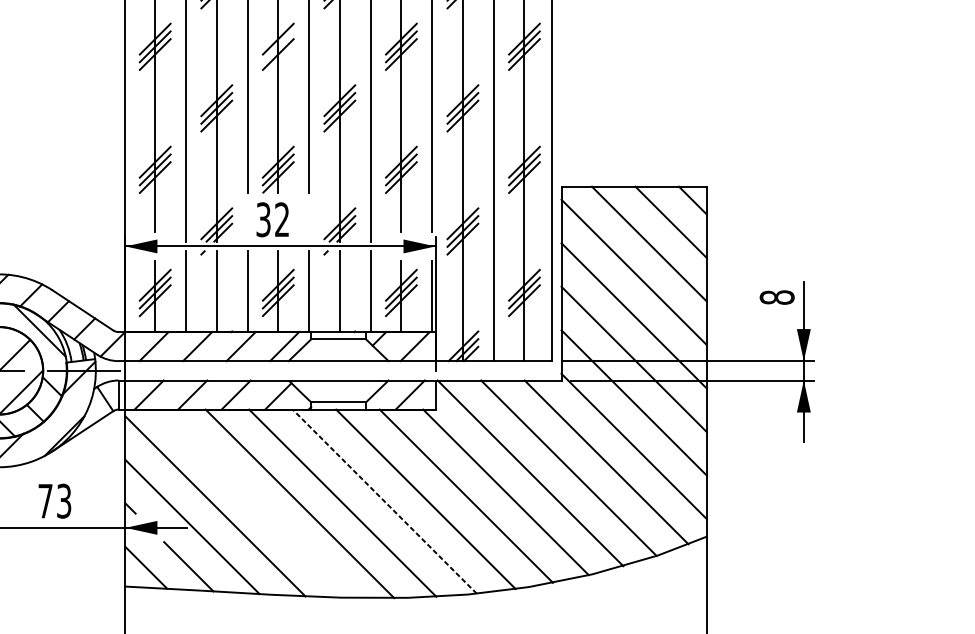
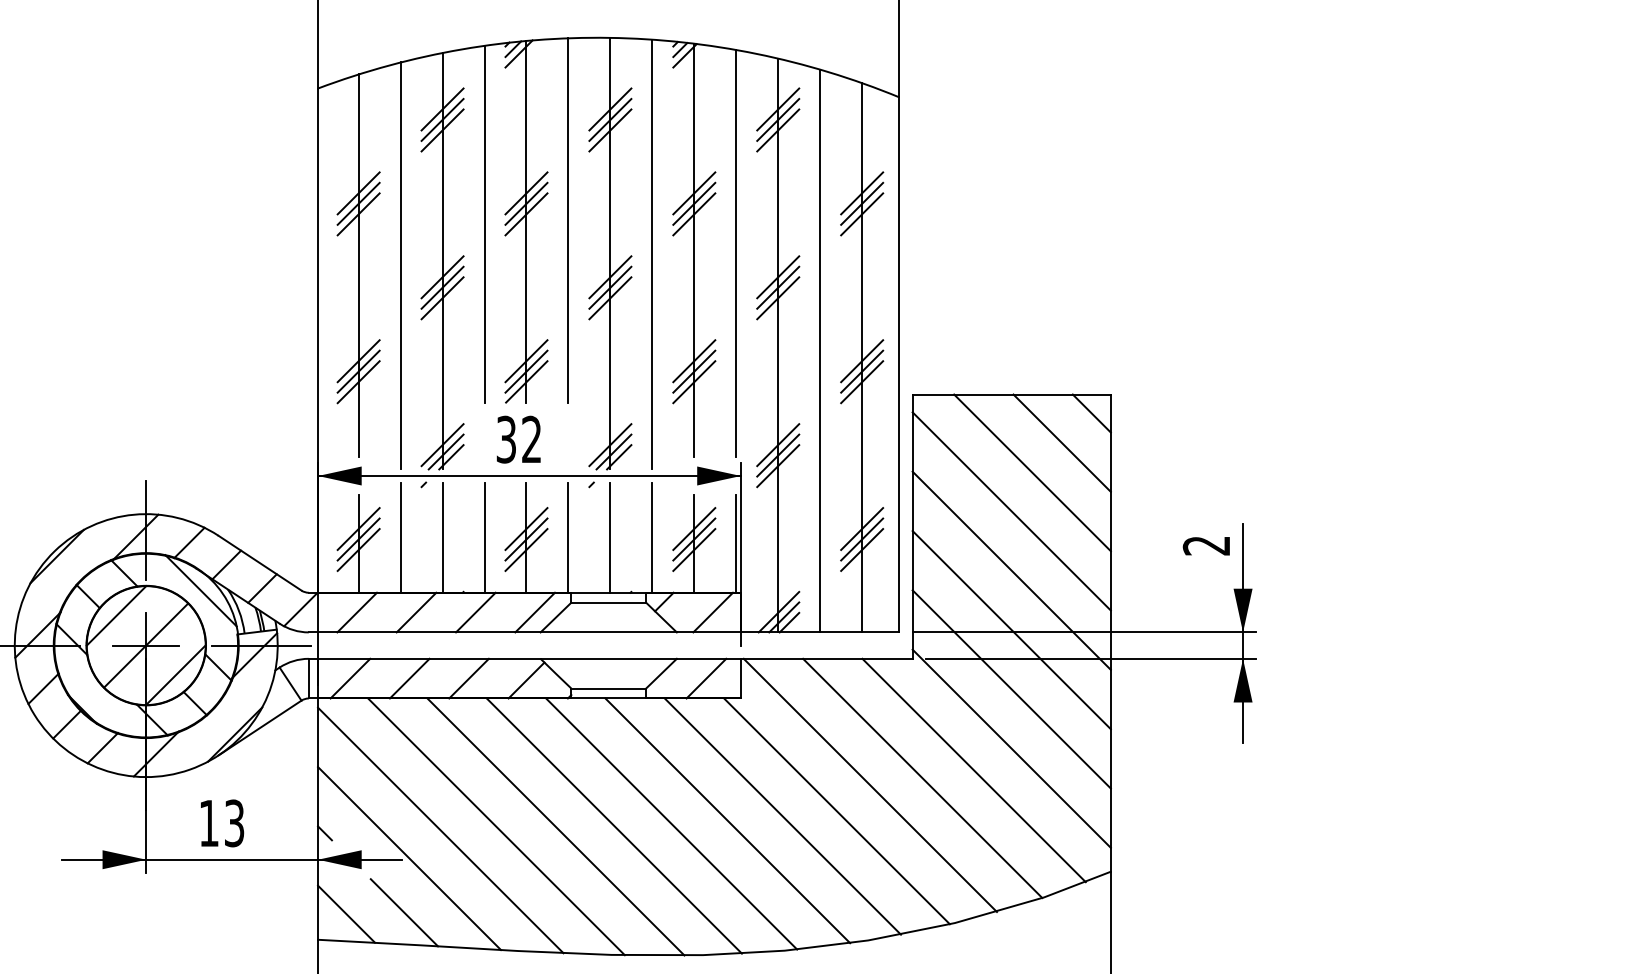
line: (278, 46) -> (526, 203), added
text: (777, 297) -> (1206, 545), 8 -> 2
text: (45, 501) -> (208, 823), 73 -> 13
line: (384, 502) -> (671, 824), dashed -> solid
line: (256, 503) -> (496, 826), added

